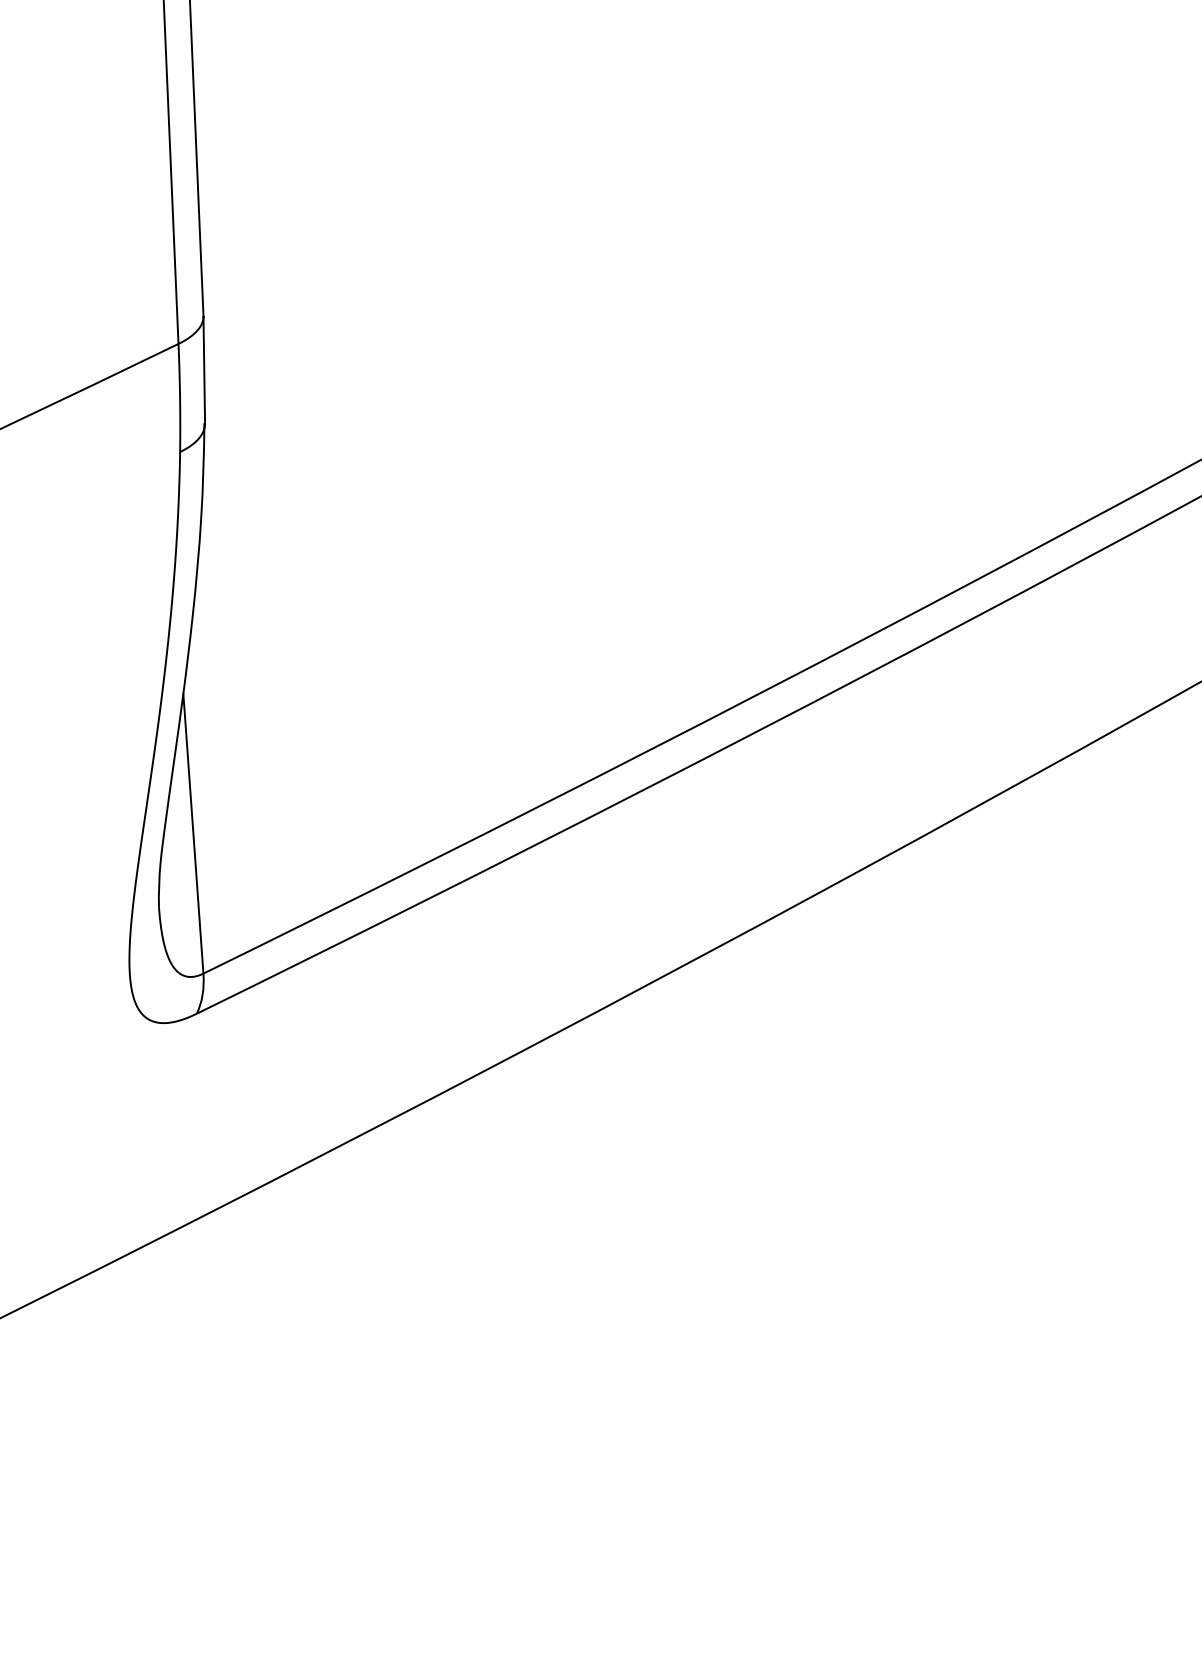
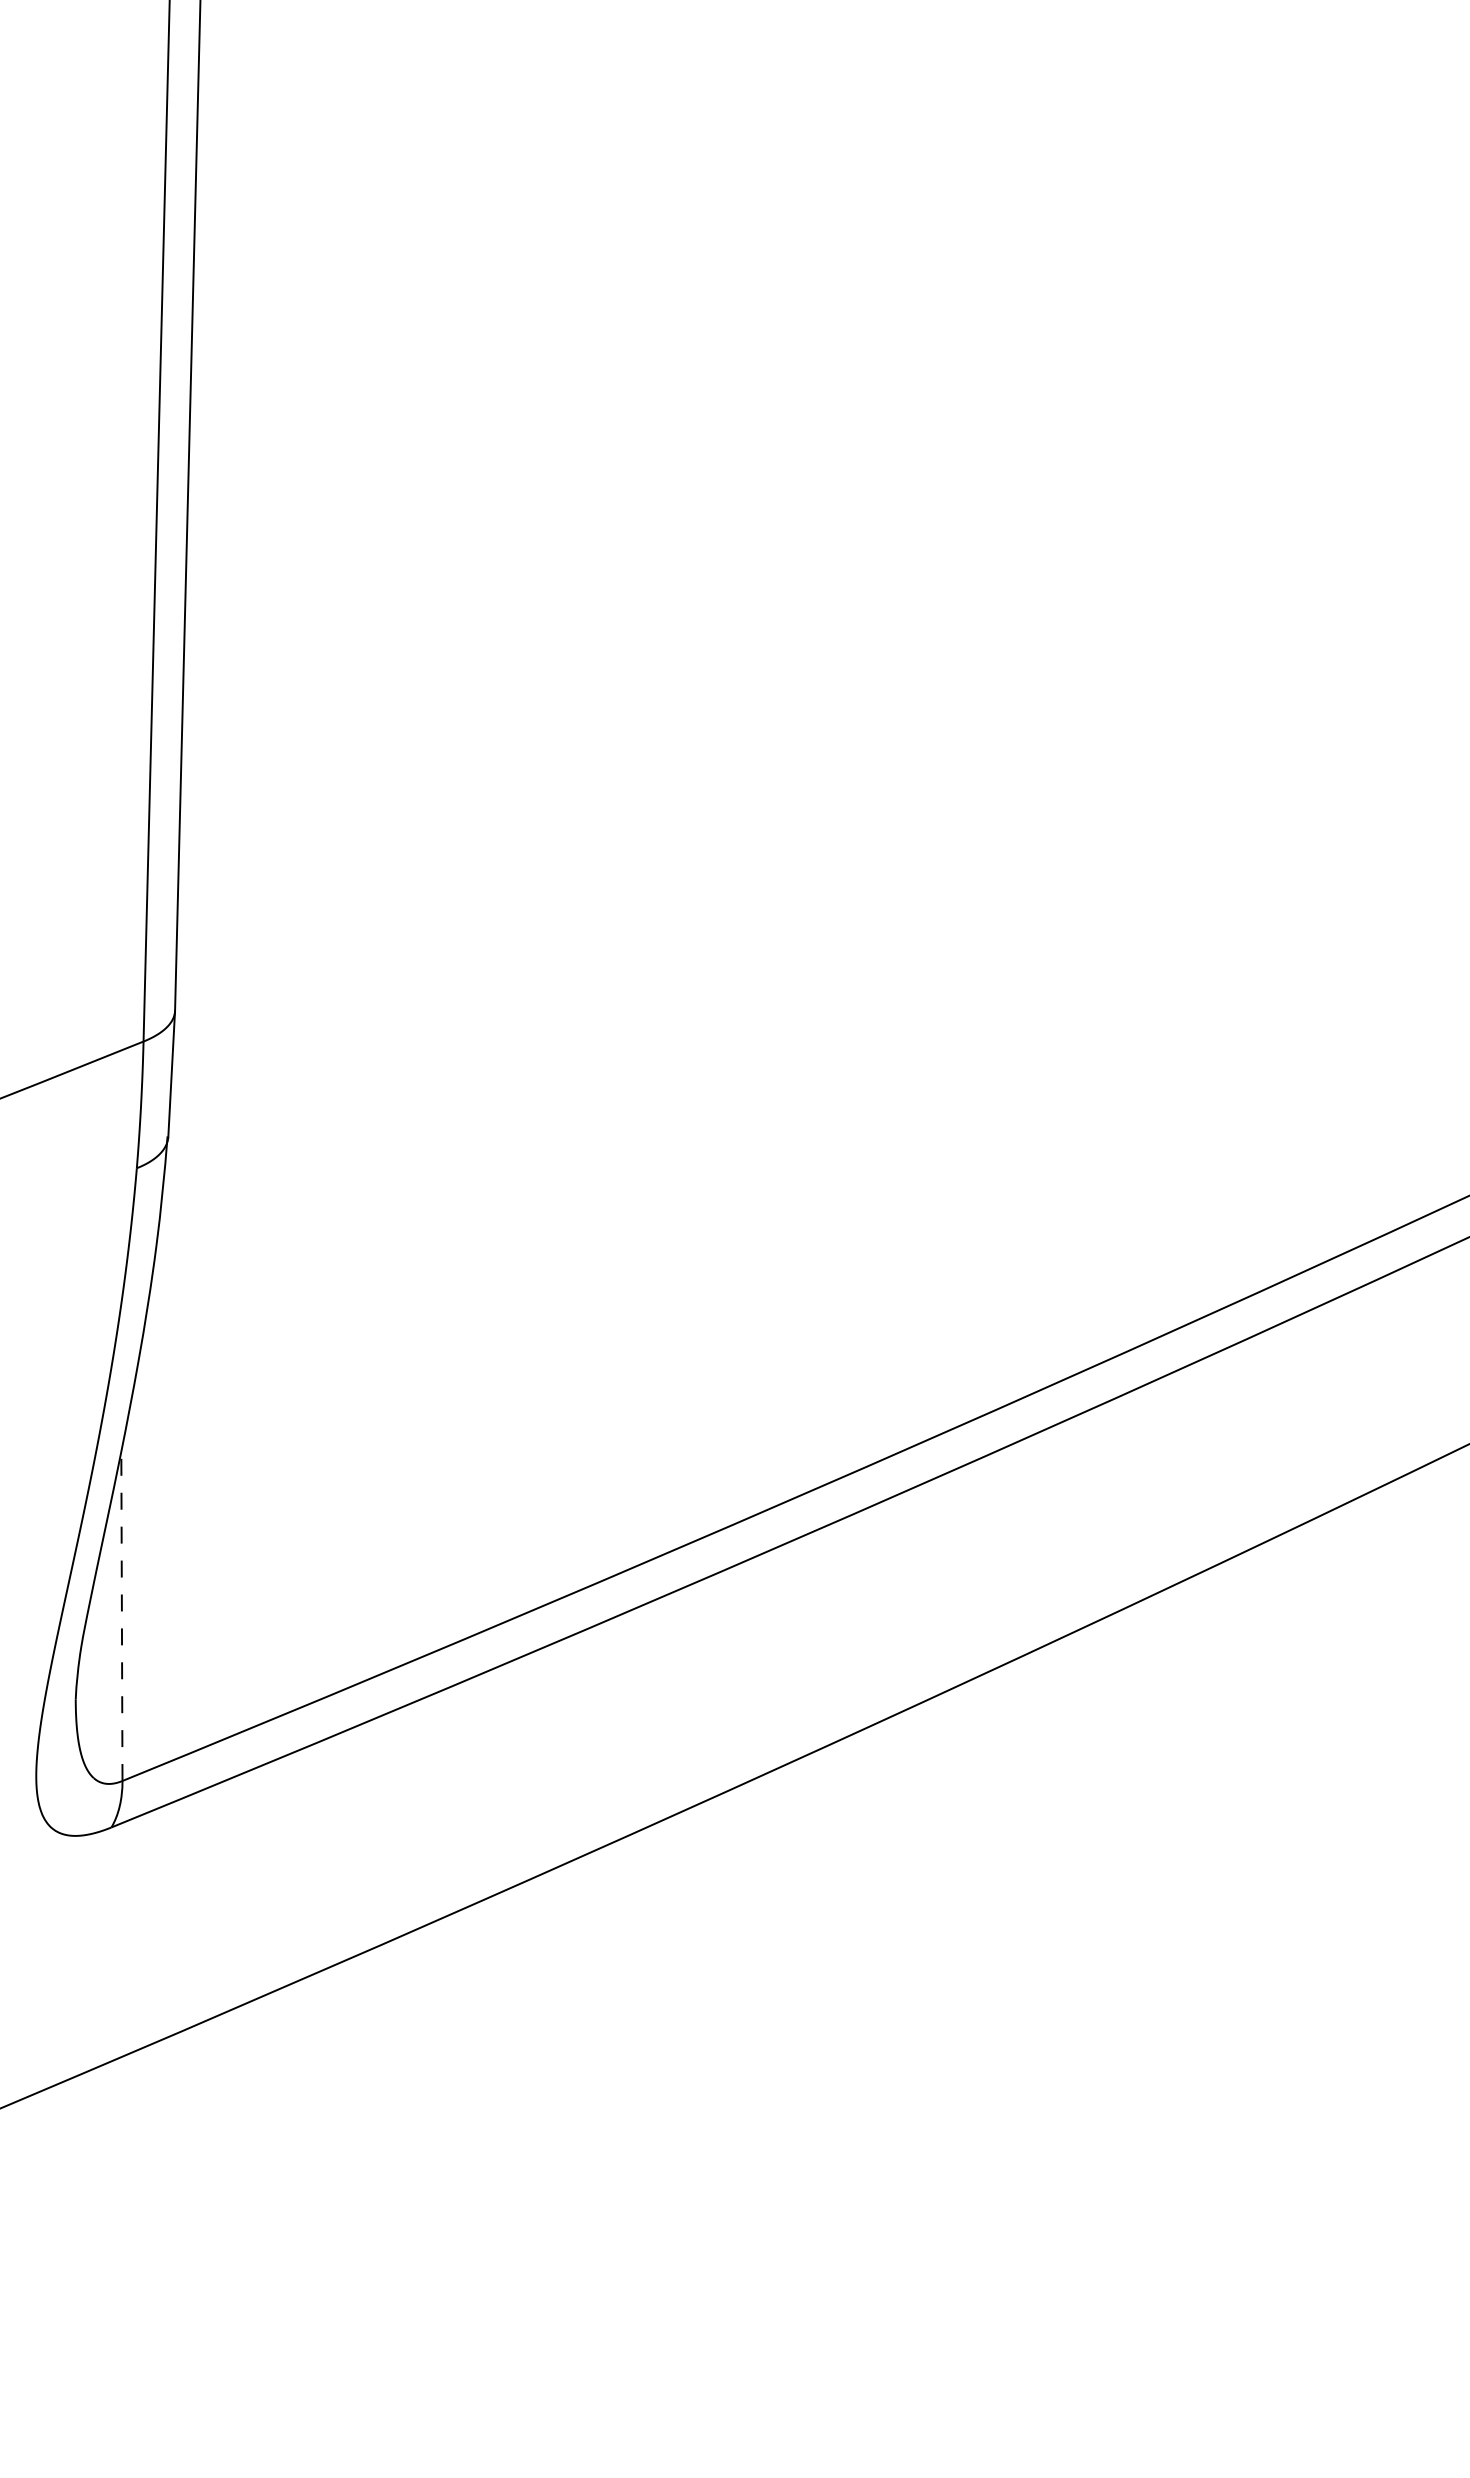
line: (193, 833) -> (121, 1616), solid -> dashed

